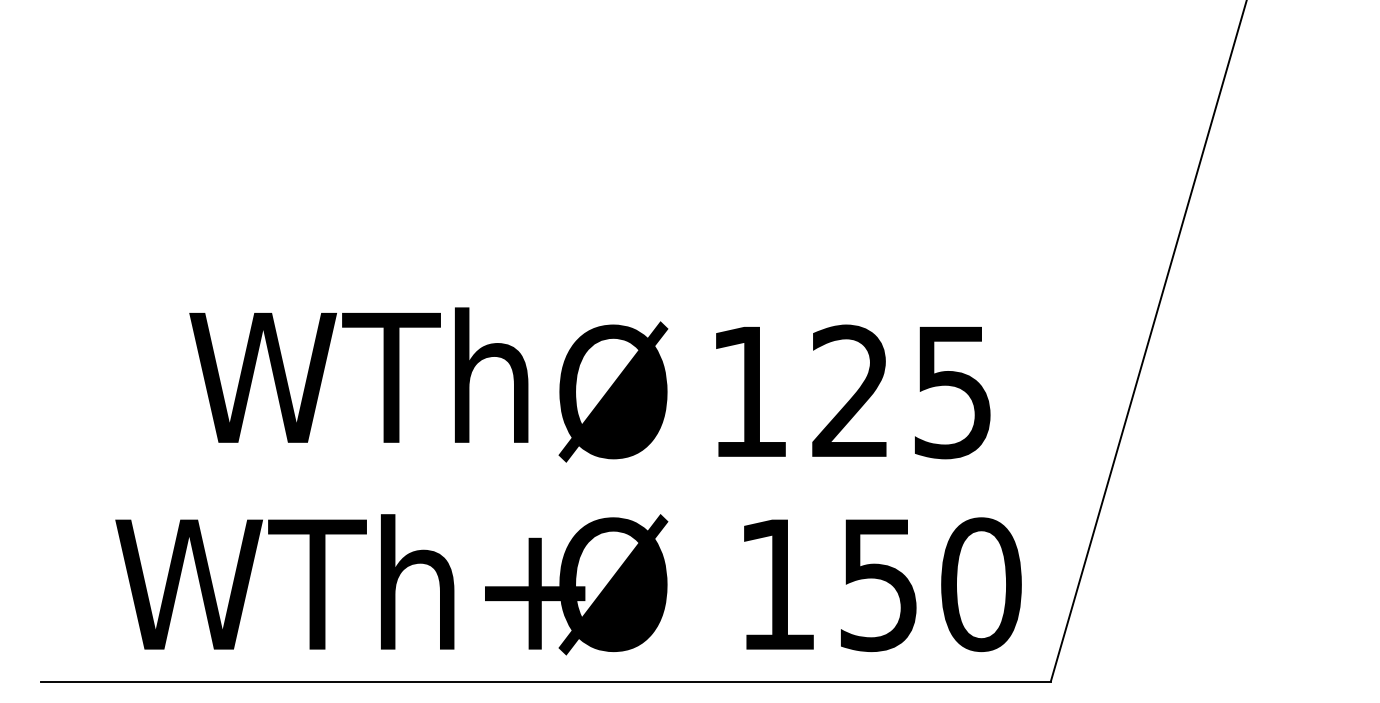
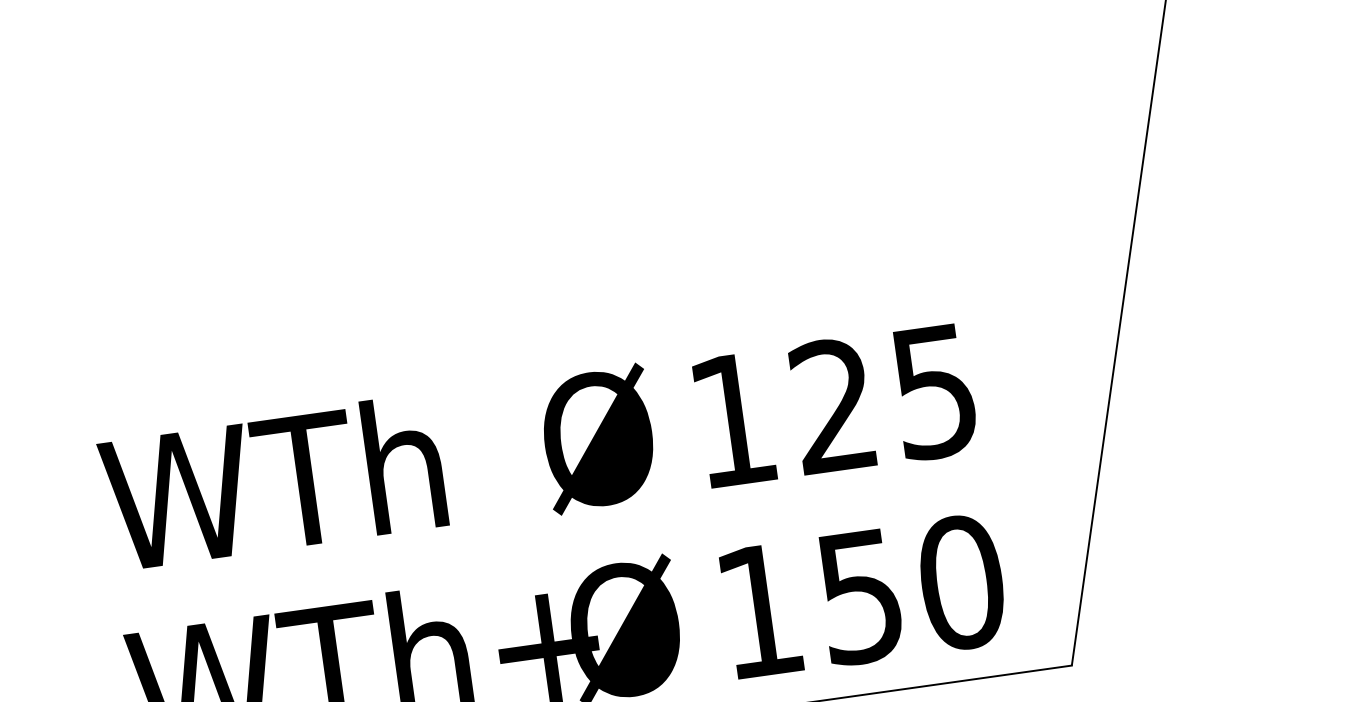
text: (358, 374) -> (272, 481), moved
text: (882, 584) -> (863, 596), moved

